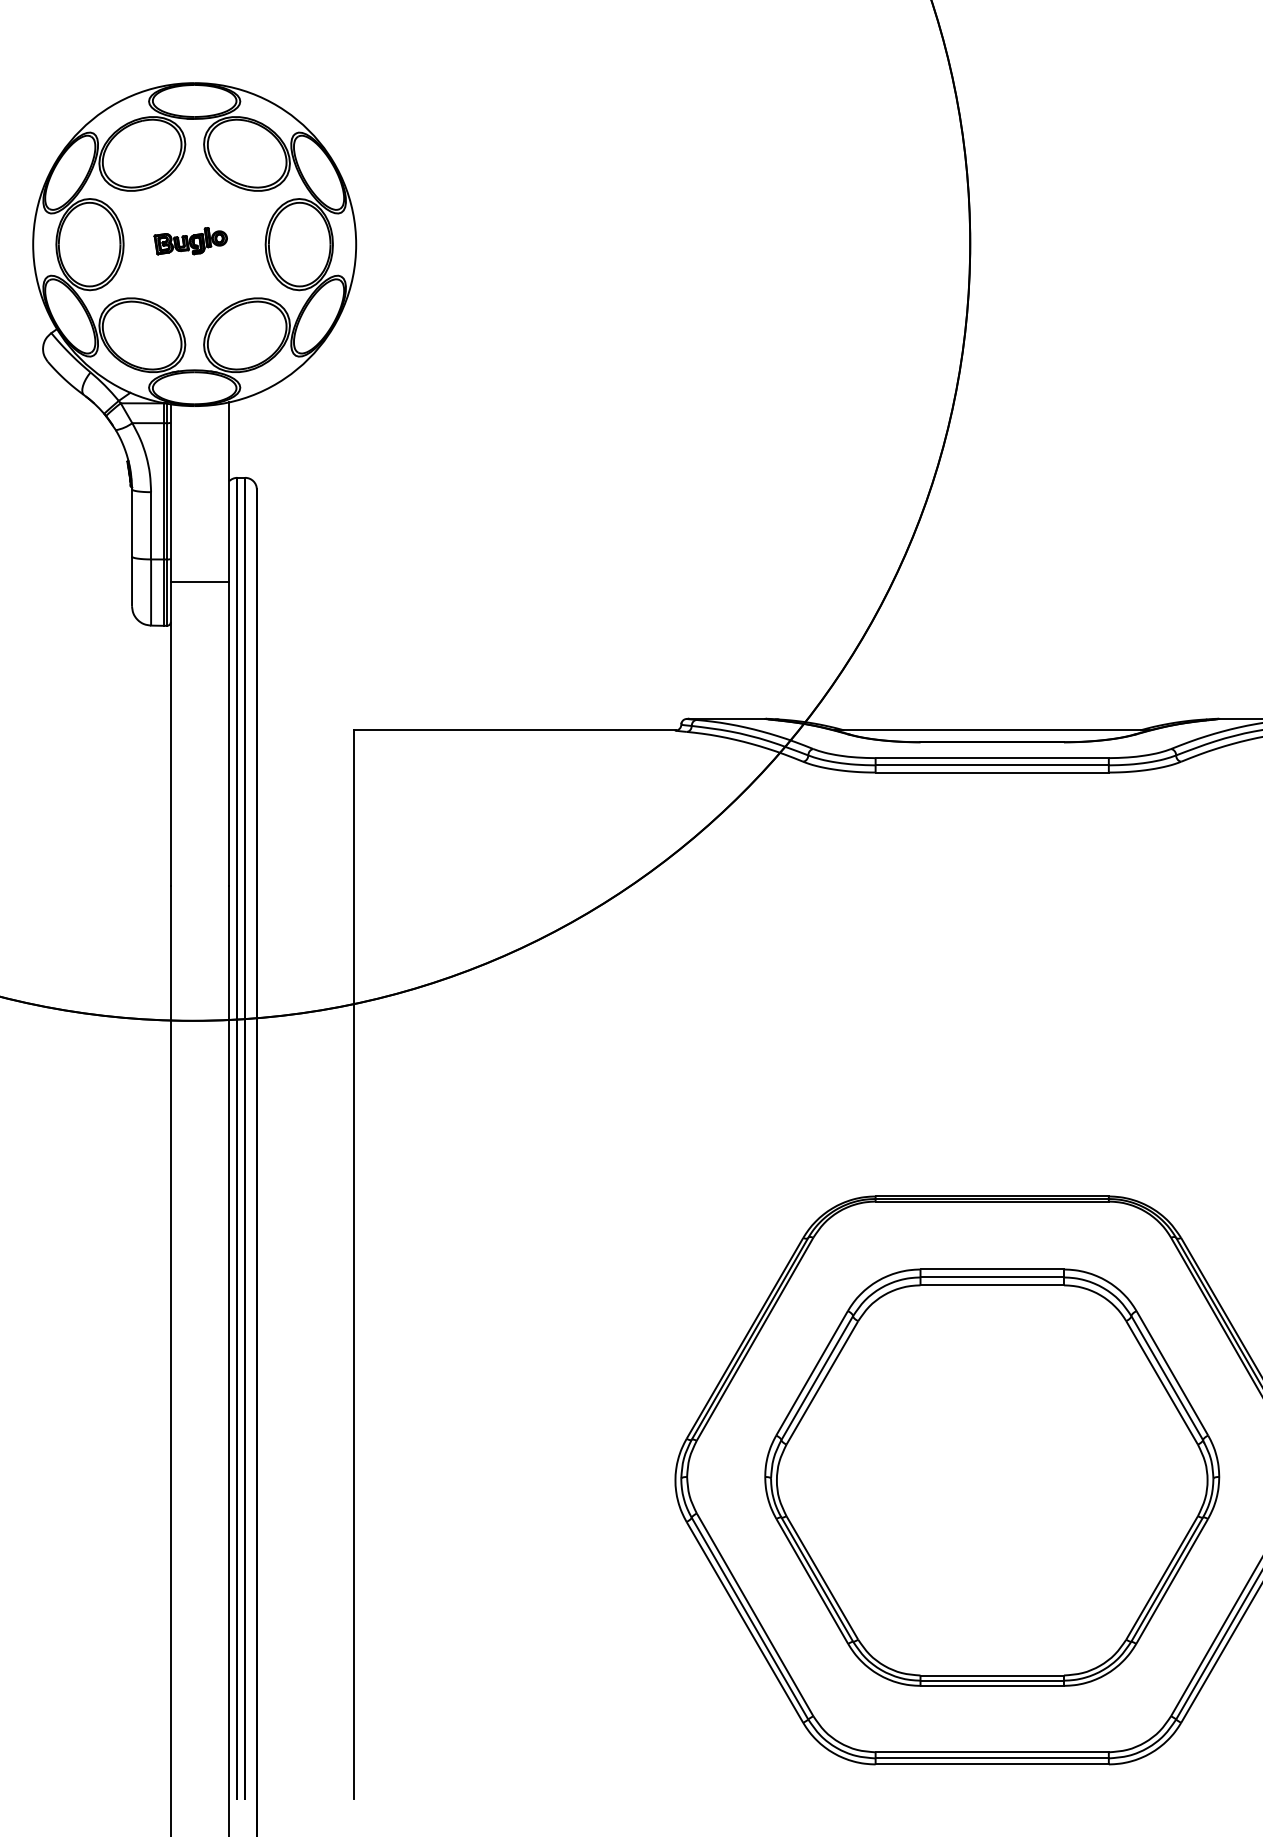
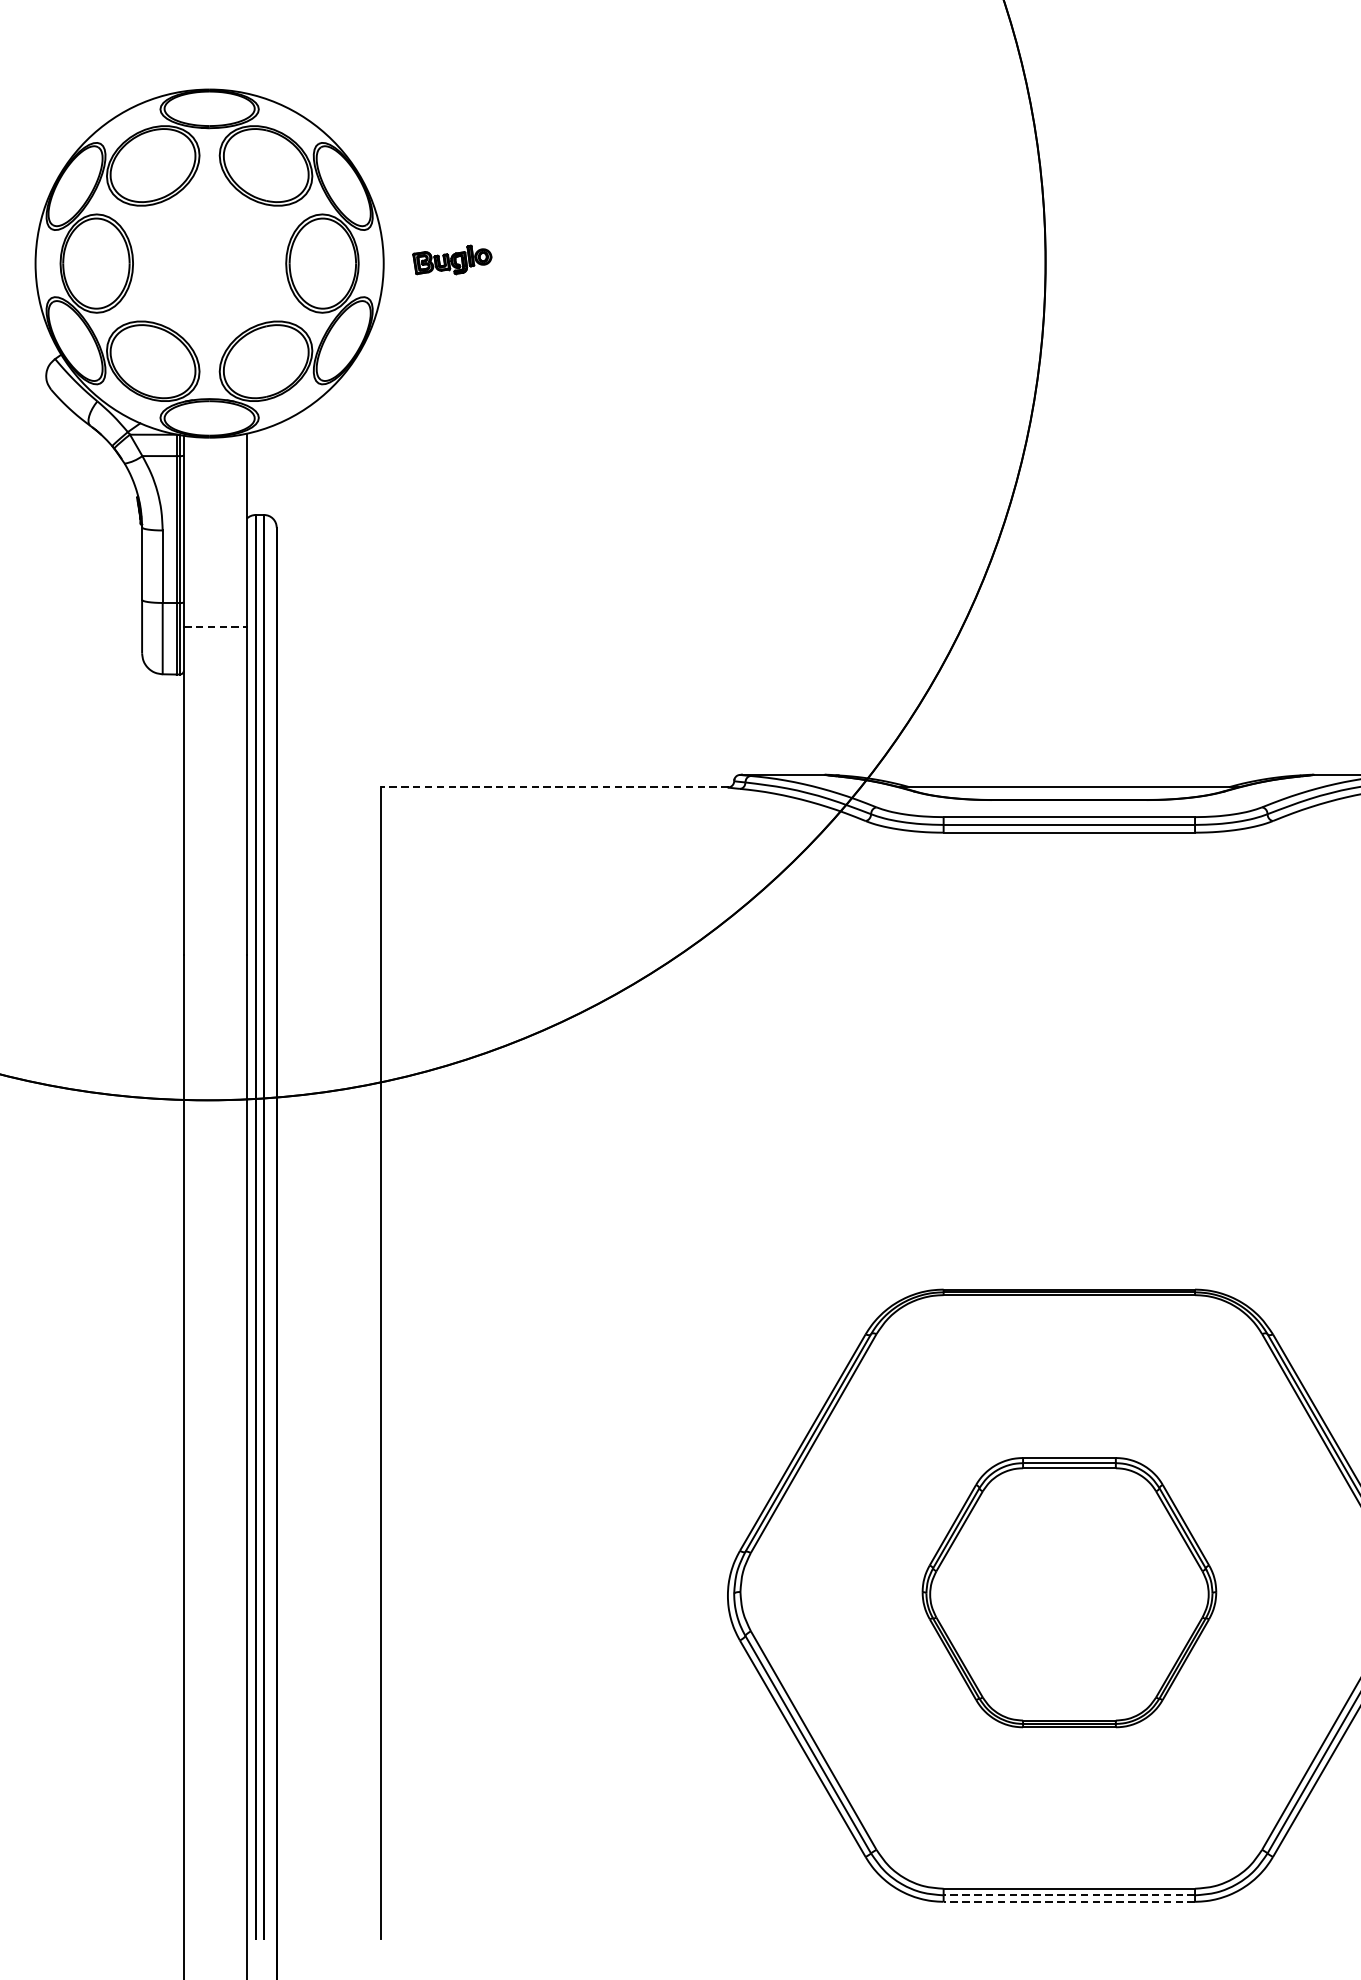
part: (190, 241) -> (451, 260), moved
line: (200, 582) -> (215, 627), solid -> dashed
line: (514, 730) -> (554, 787), solid -> dashed
part: (992, 1477) -> (1069, 1592), size x0.6
line: (992, 1758) -> (1069, 1895), solid -> dashed
line: (992, 1764) -> (1069, 1901), solid -> dashed

